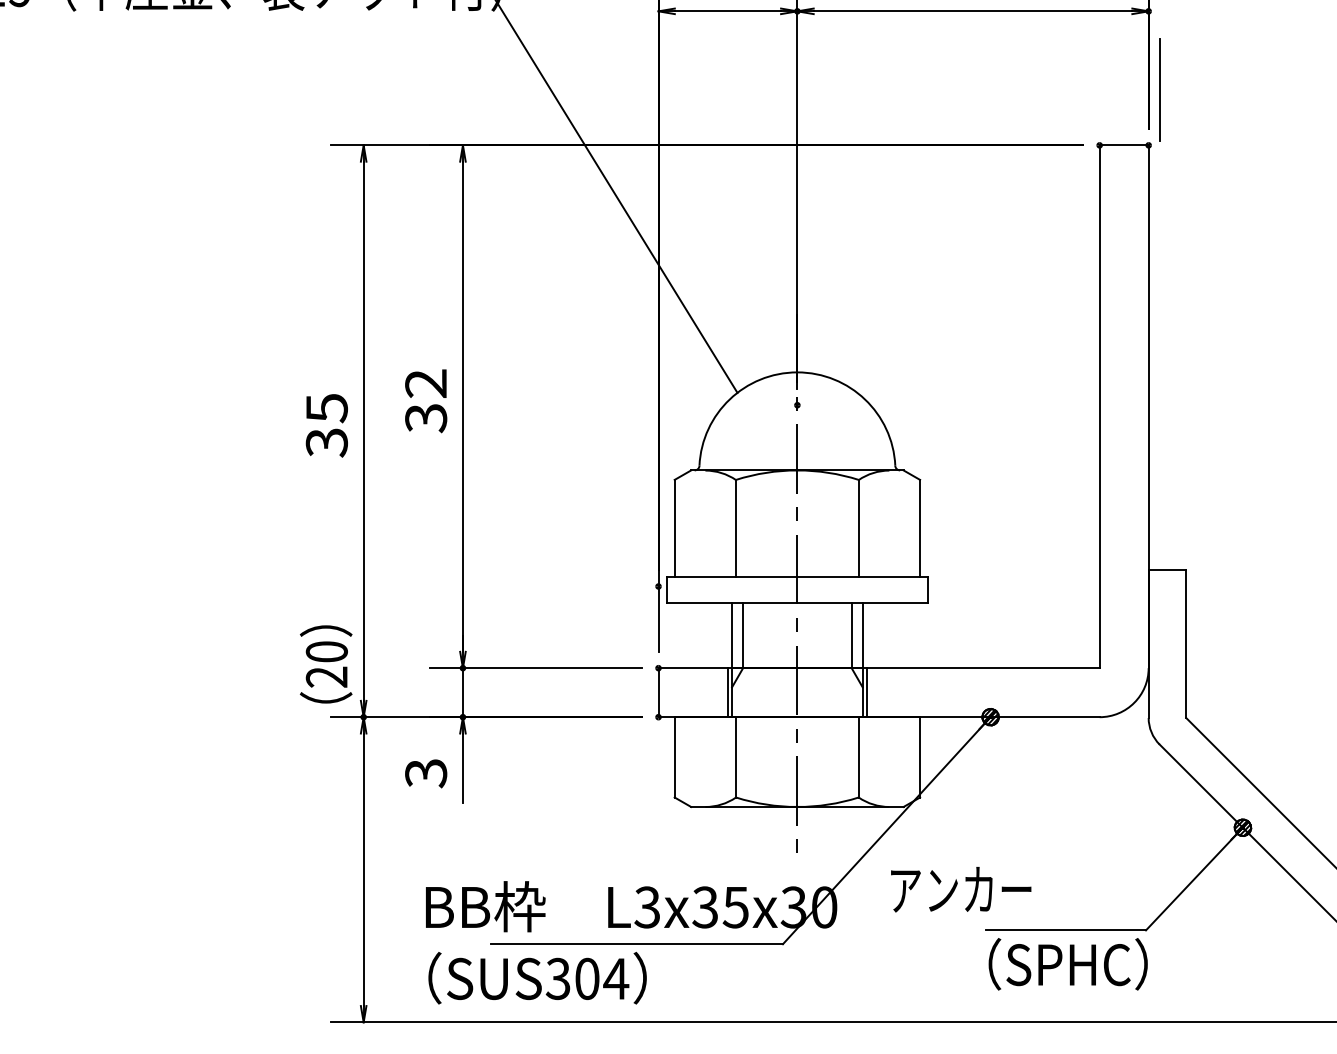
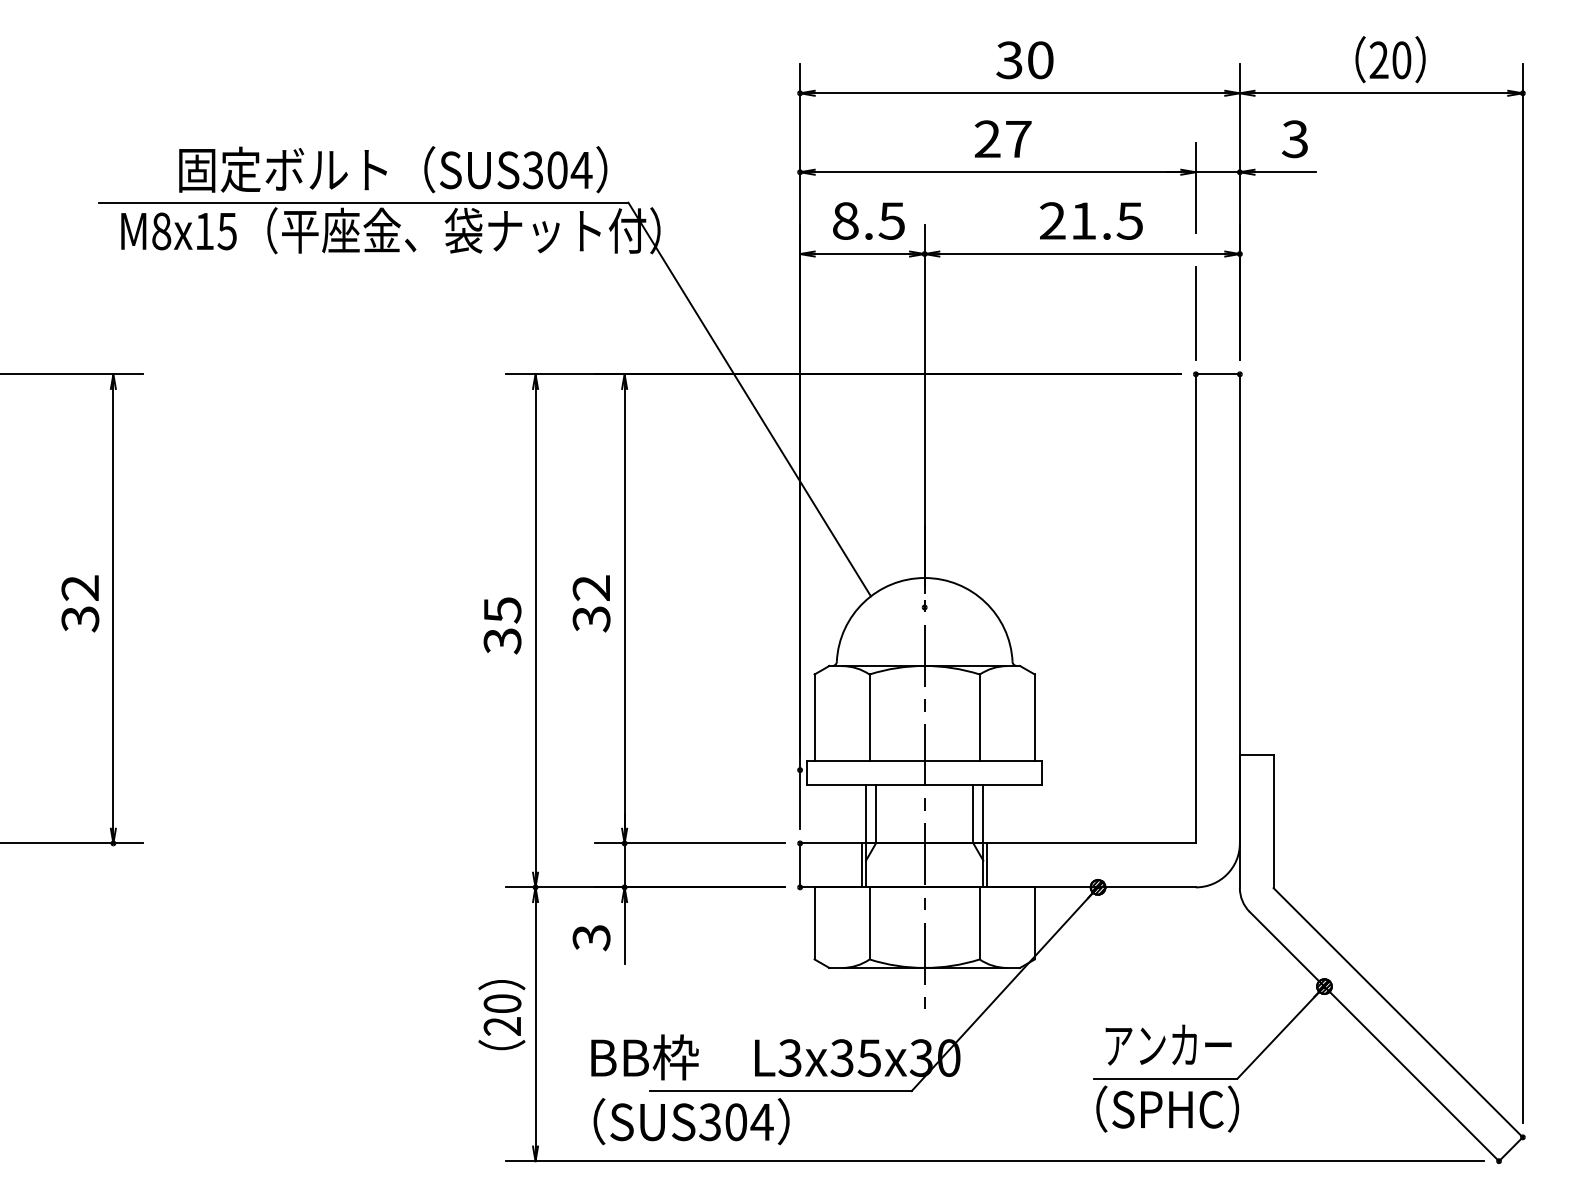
line: (1159, 89) -> (1195, 313), moved
text: (325, 664) -> (501, 1015), moved
text: (961, 888) -> (1168, 1044), moved

